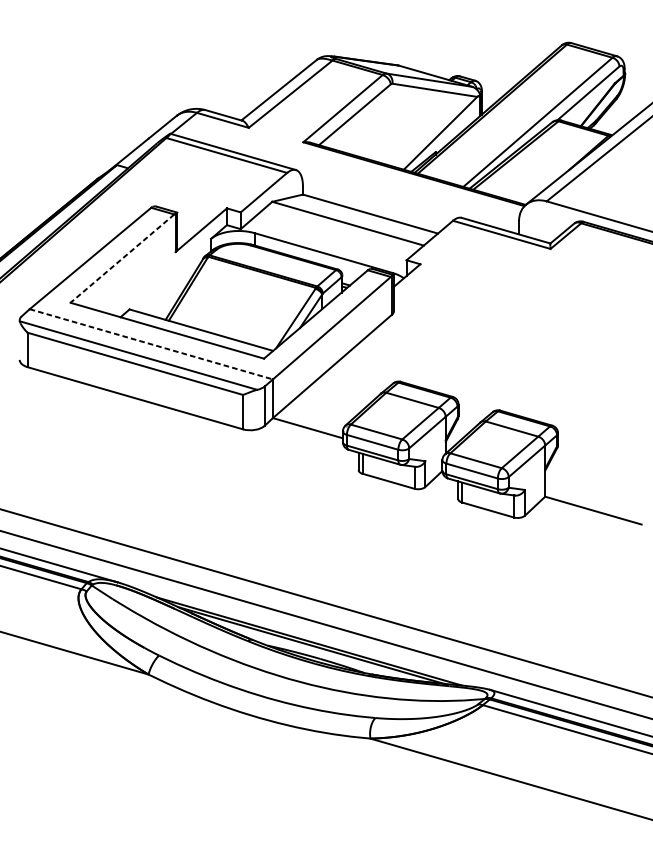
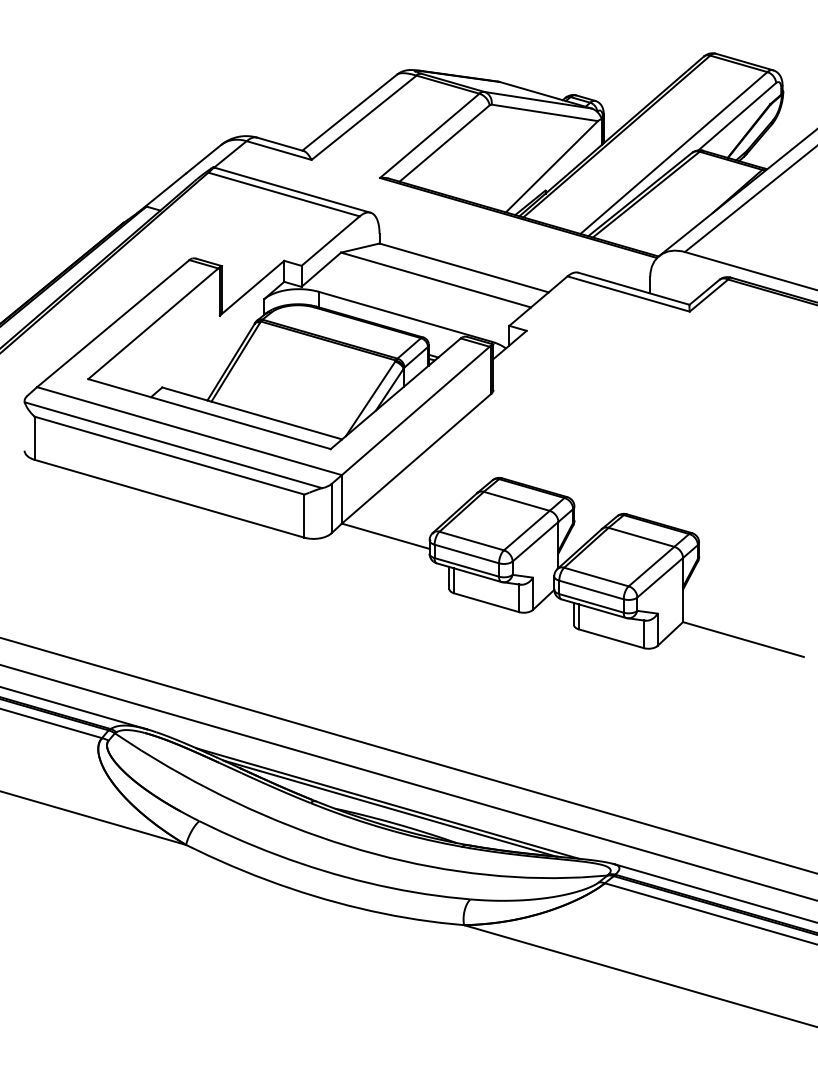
line: (121, 259) -> (152, 324), dashed -> solid
line: (151, 344) -> (189, 431), dashed -> solid

